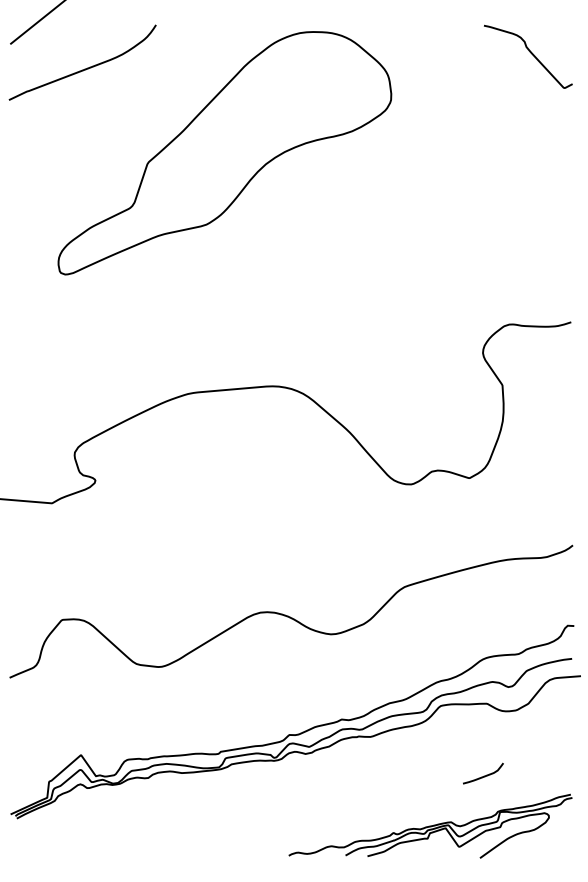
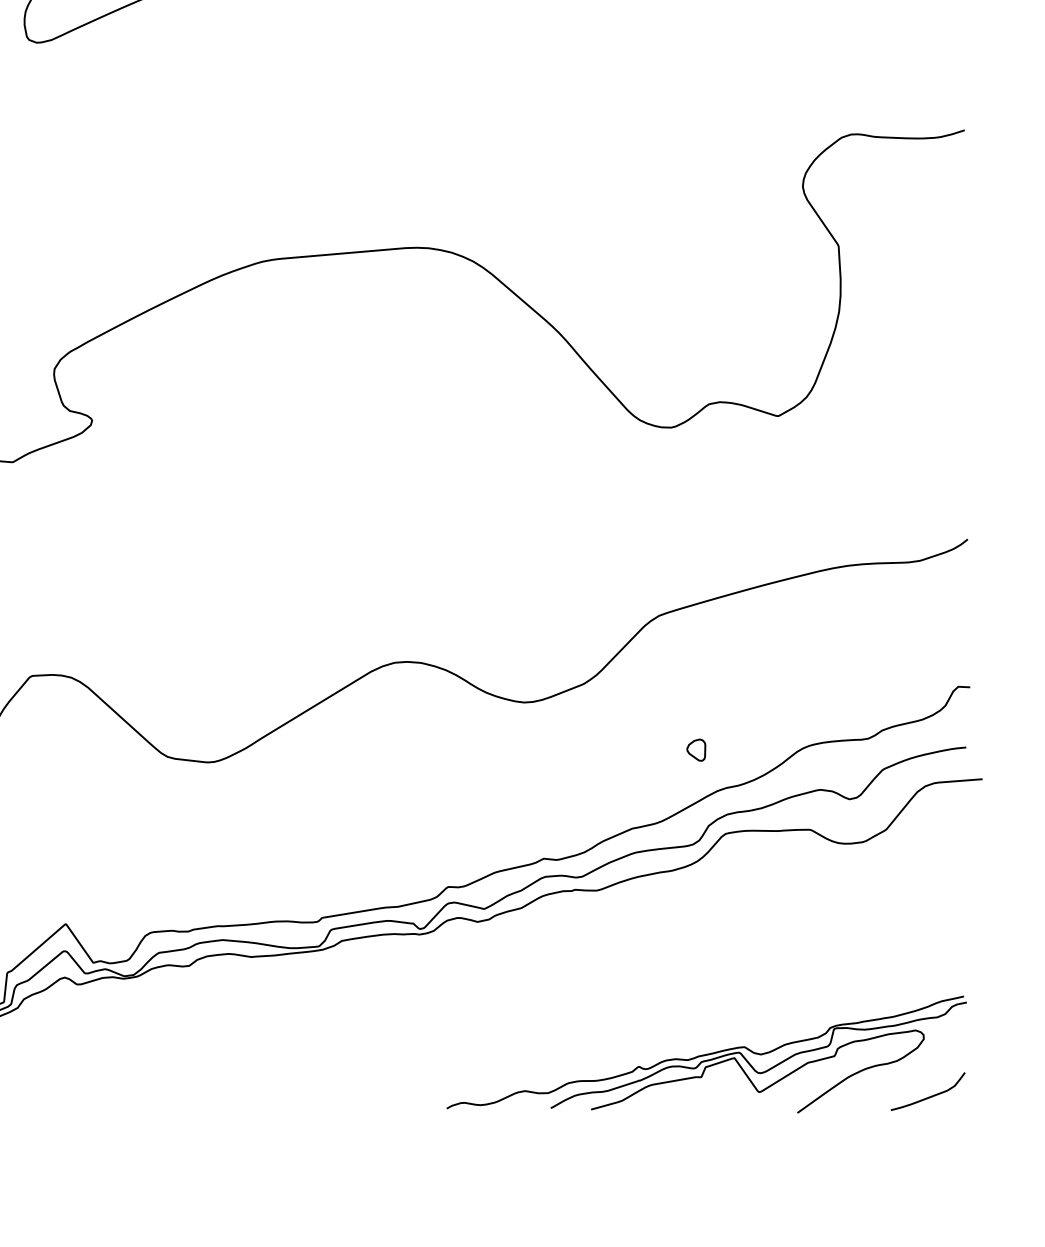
part: (424, 659) -> (695, 748), added
curve: (484, 775) -> (930, 1095), moved

